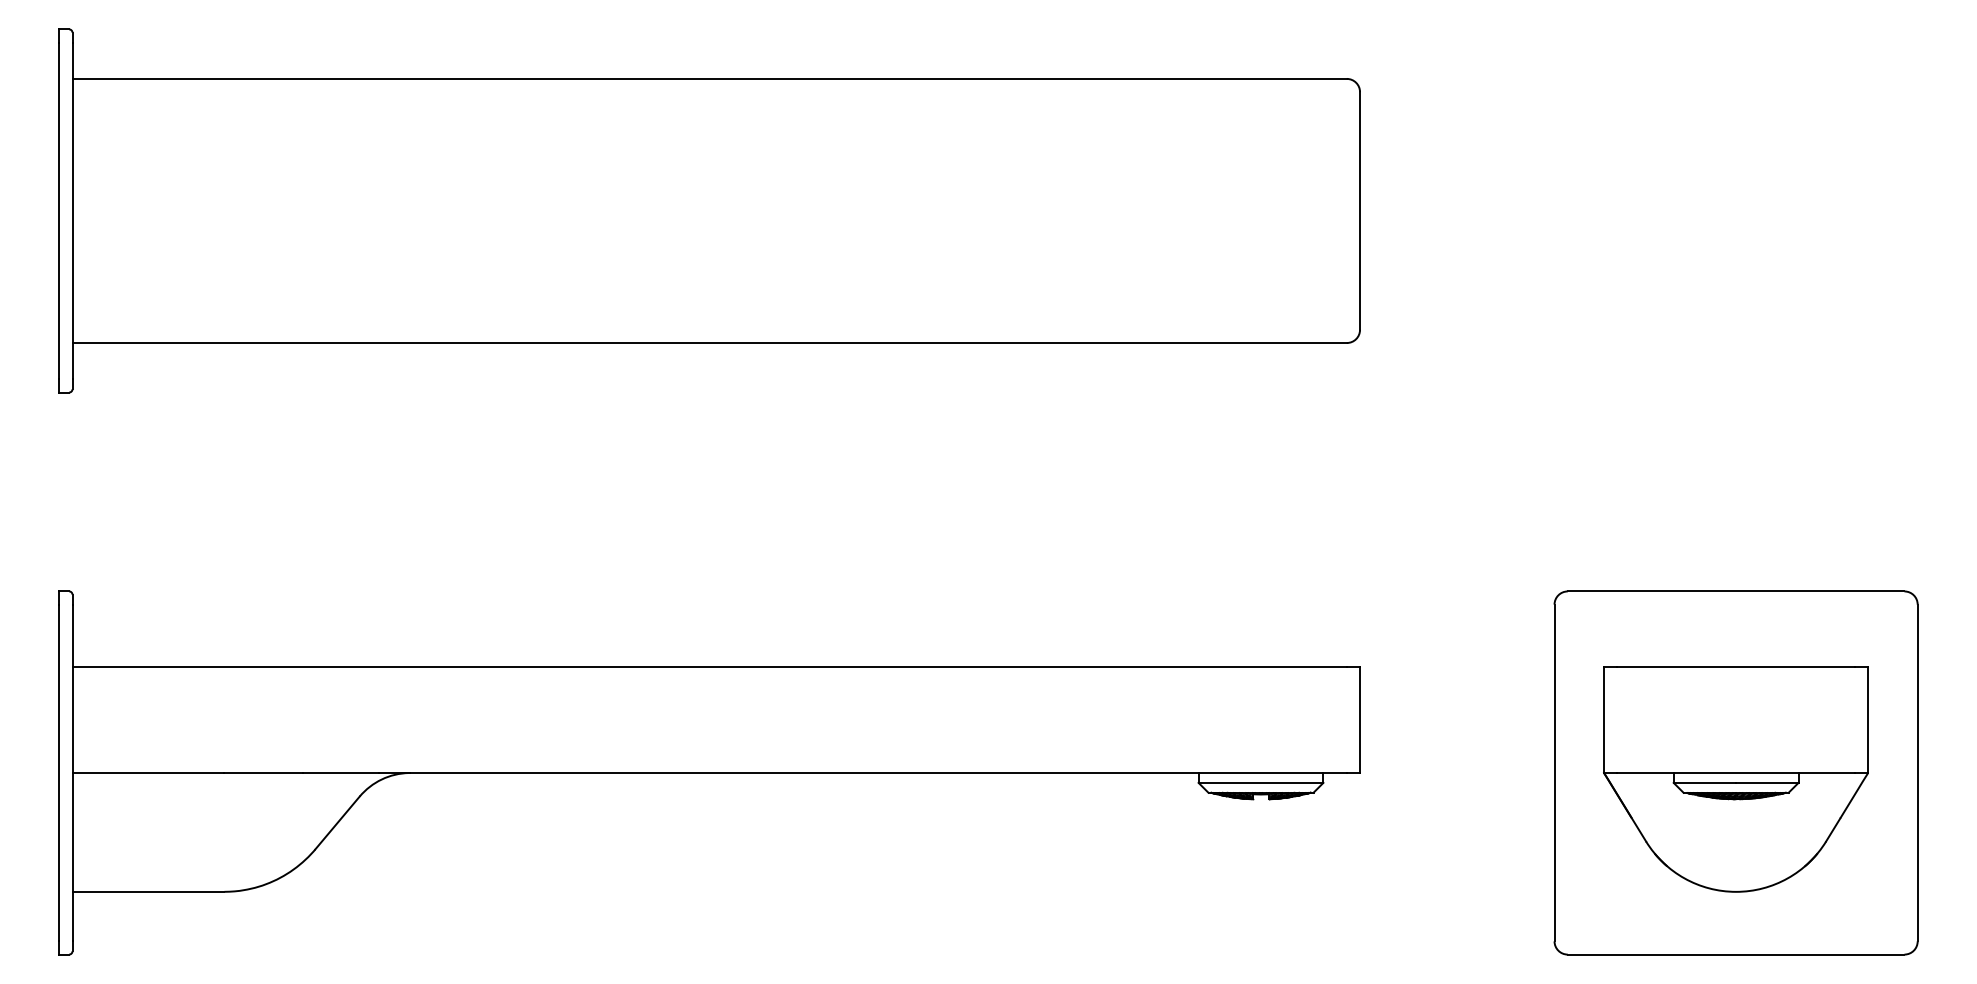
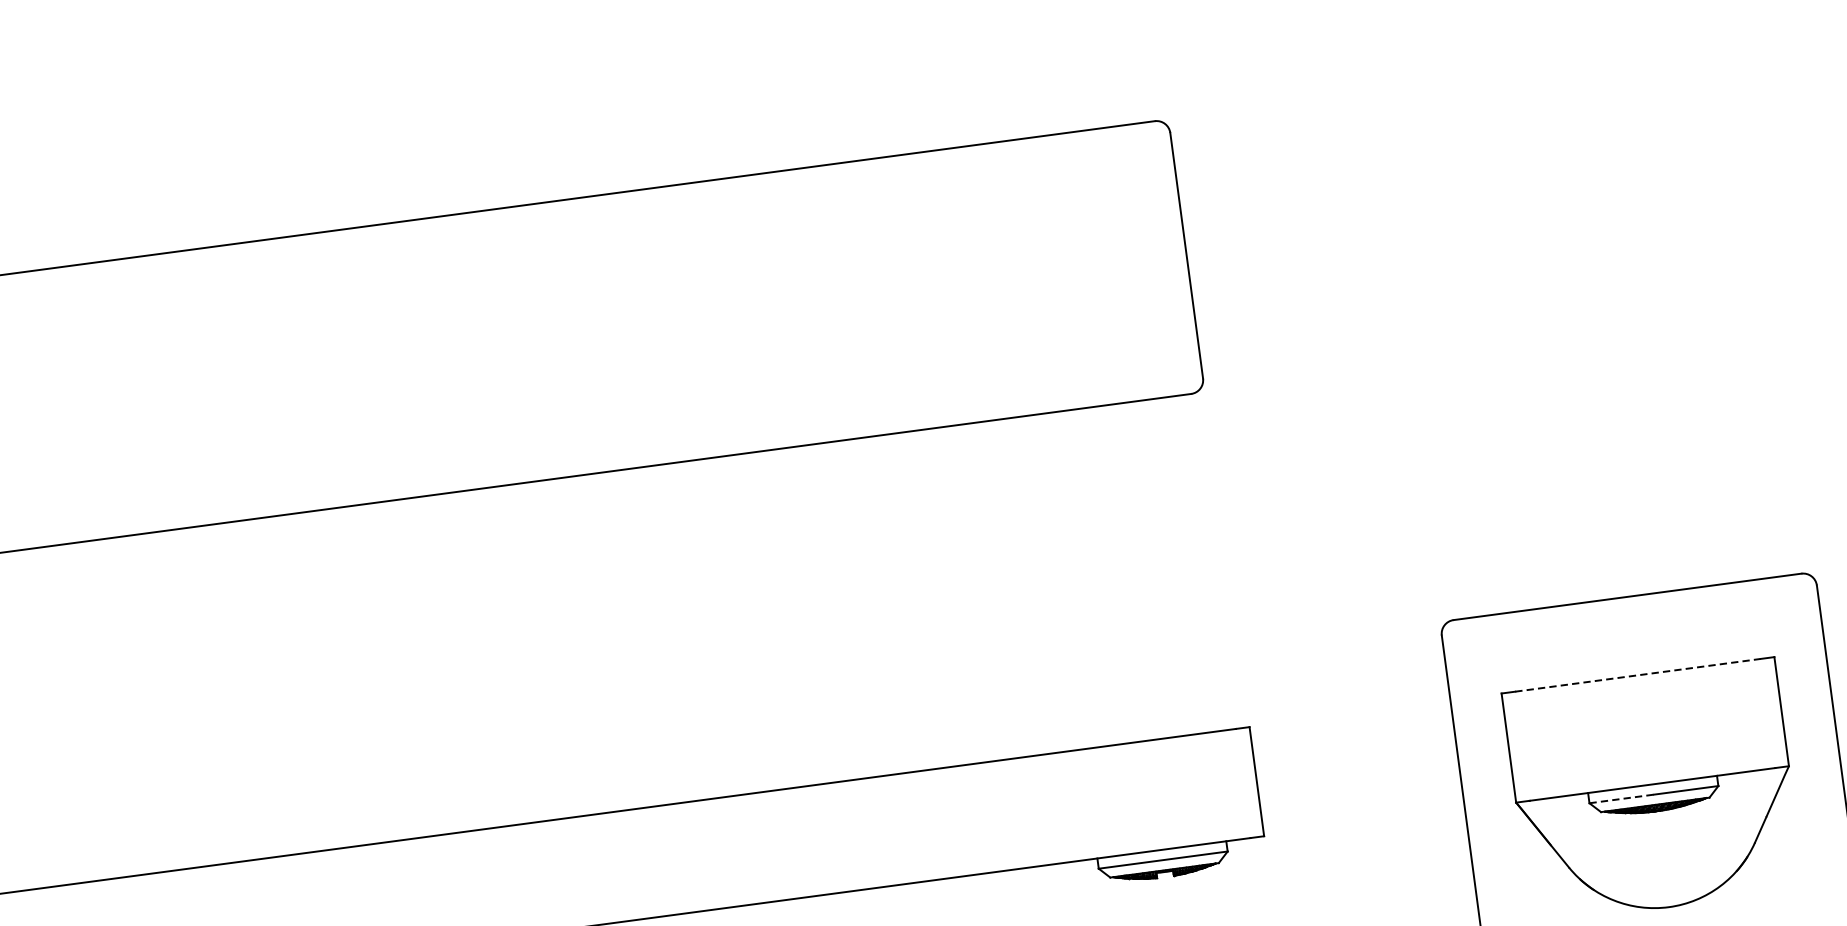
line: (1736, 667) -> (1638, 675), solid -> dashed
line: (1705, 782) -> (1622, 798), solid -> dashed

